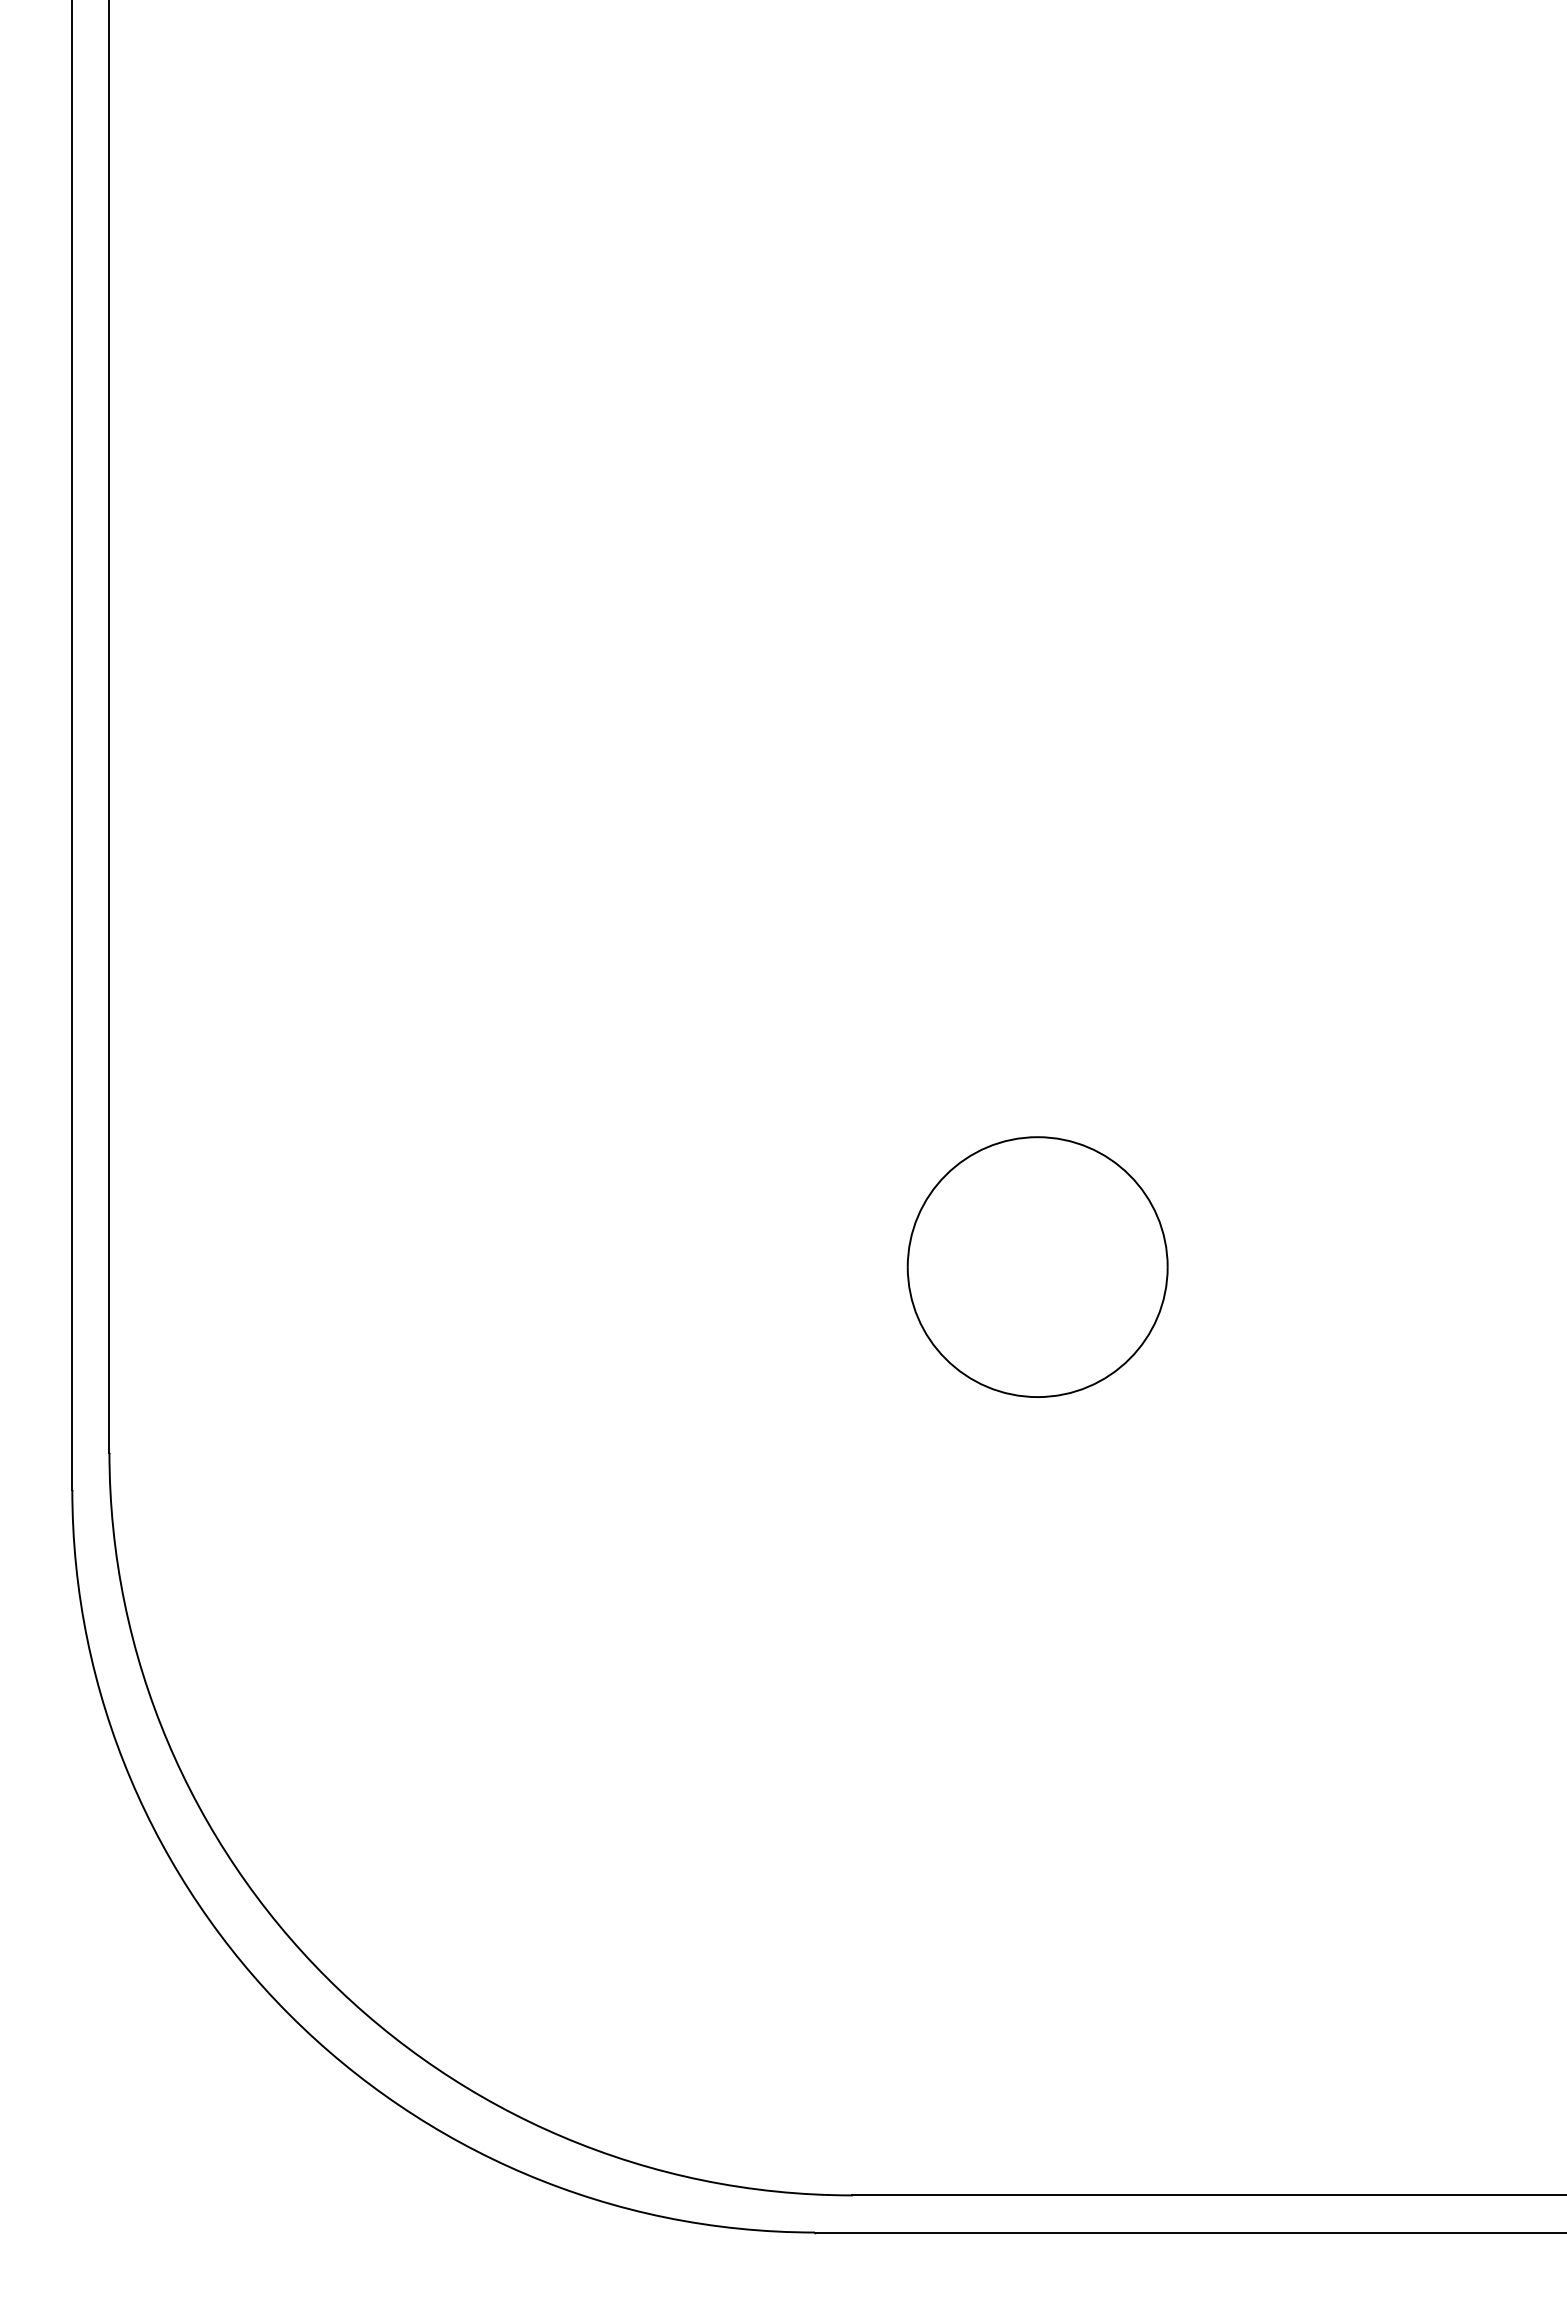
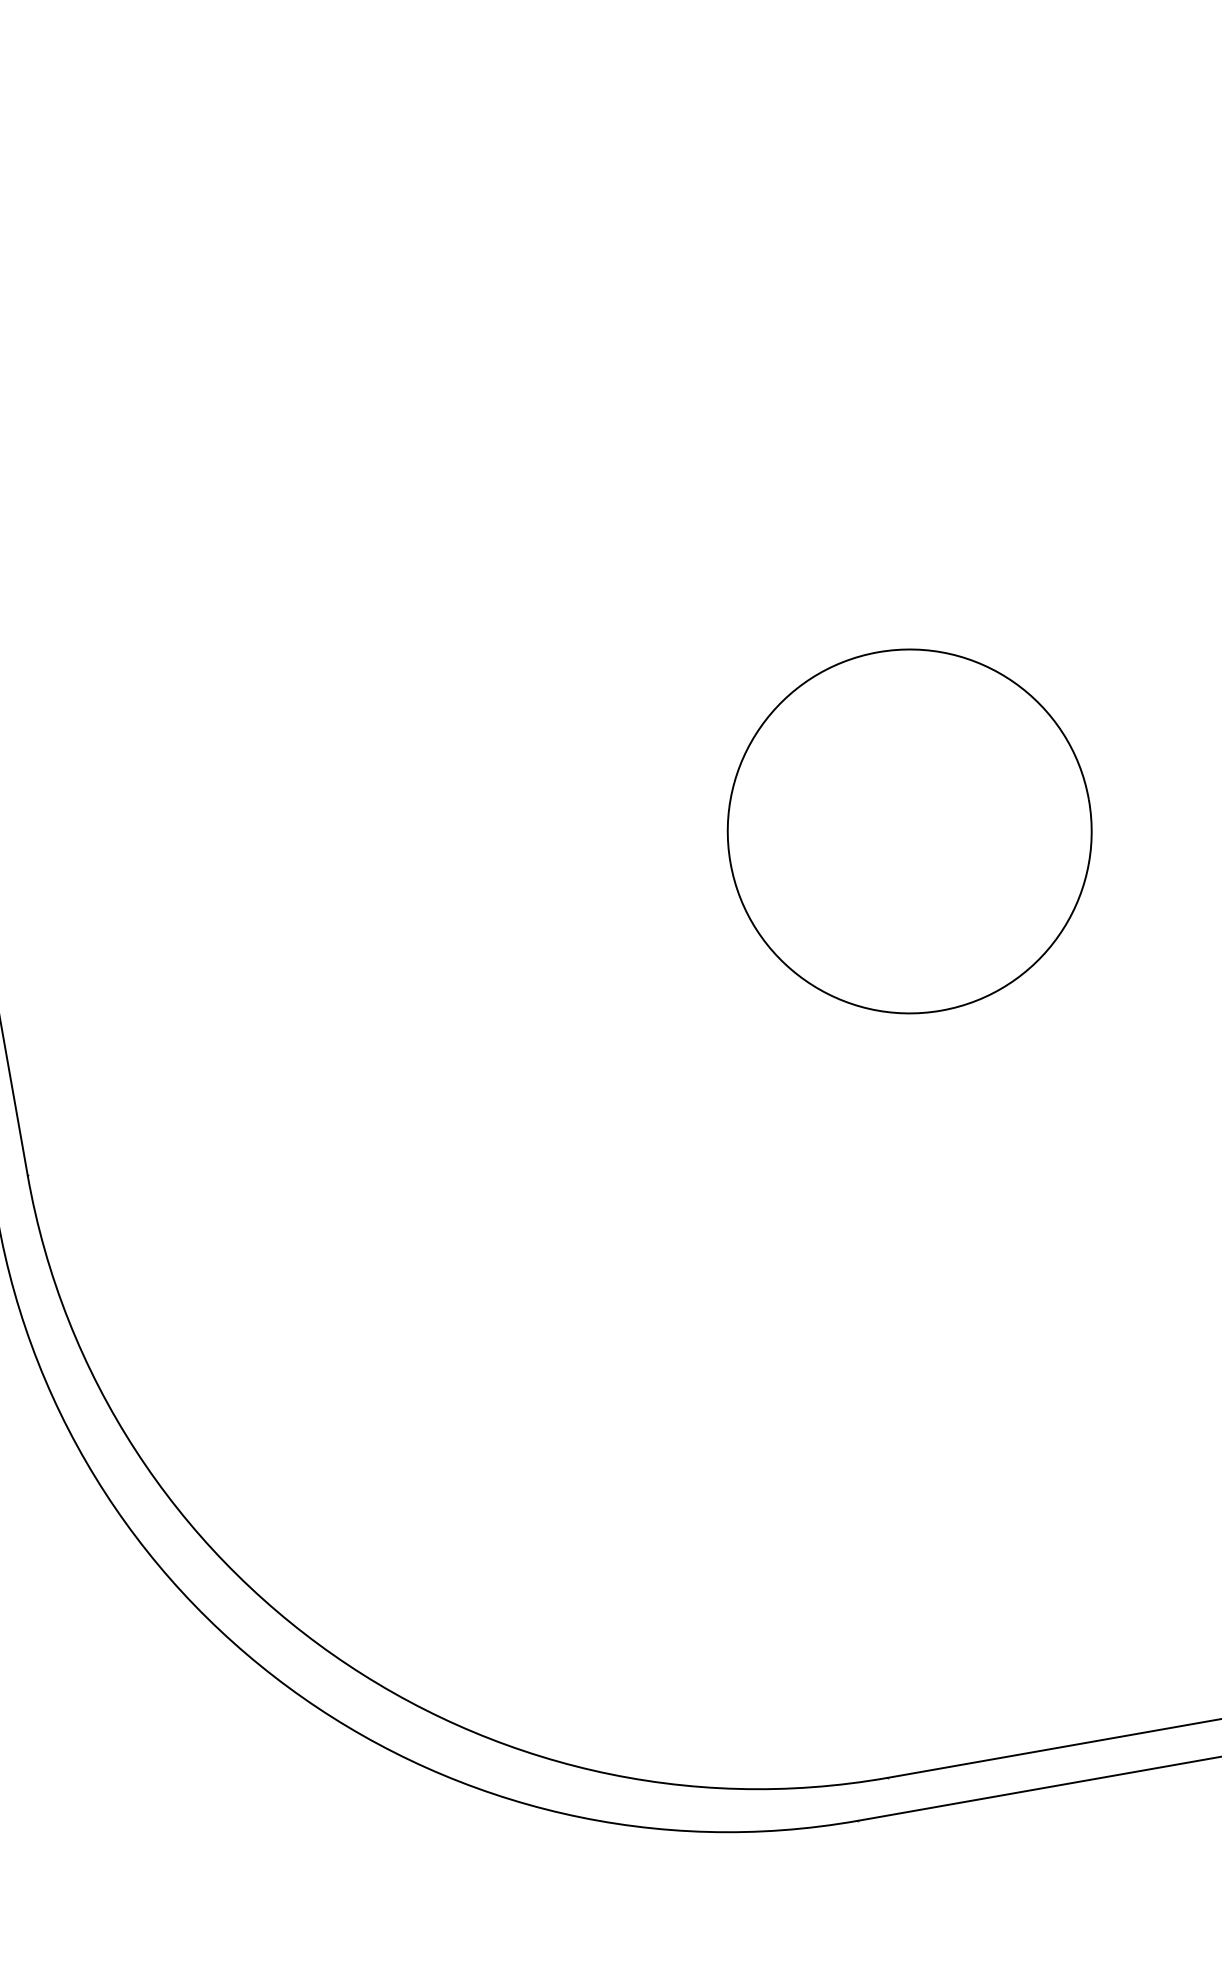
part: (1037, 1266) -> (909, 830), size x1.4

